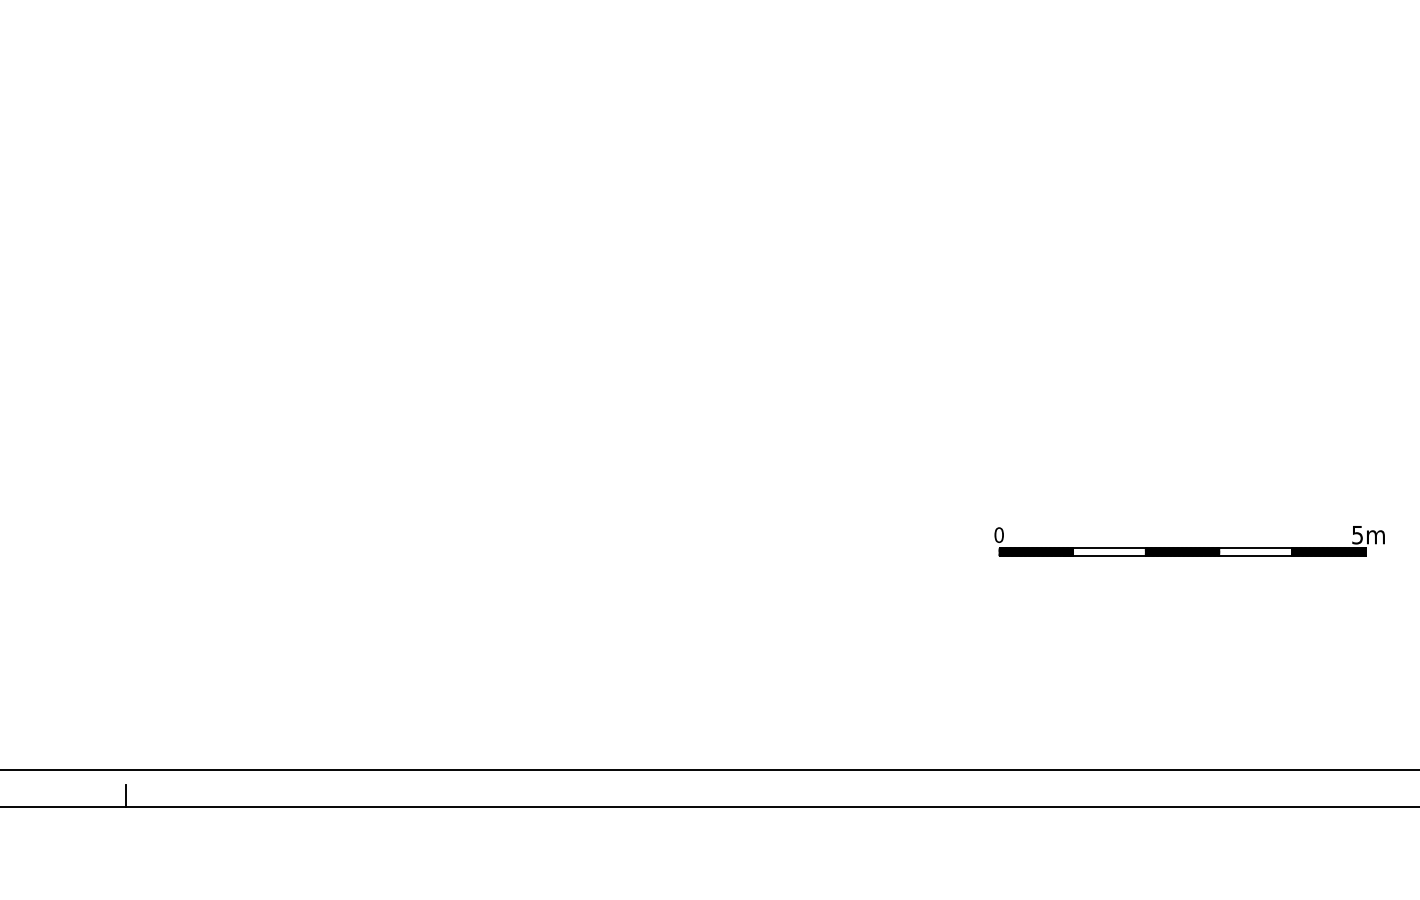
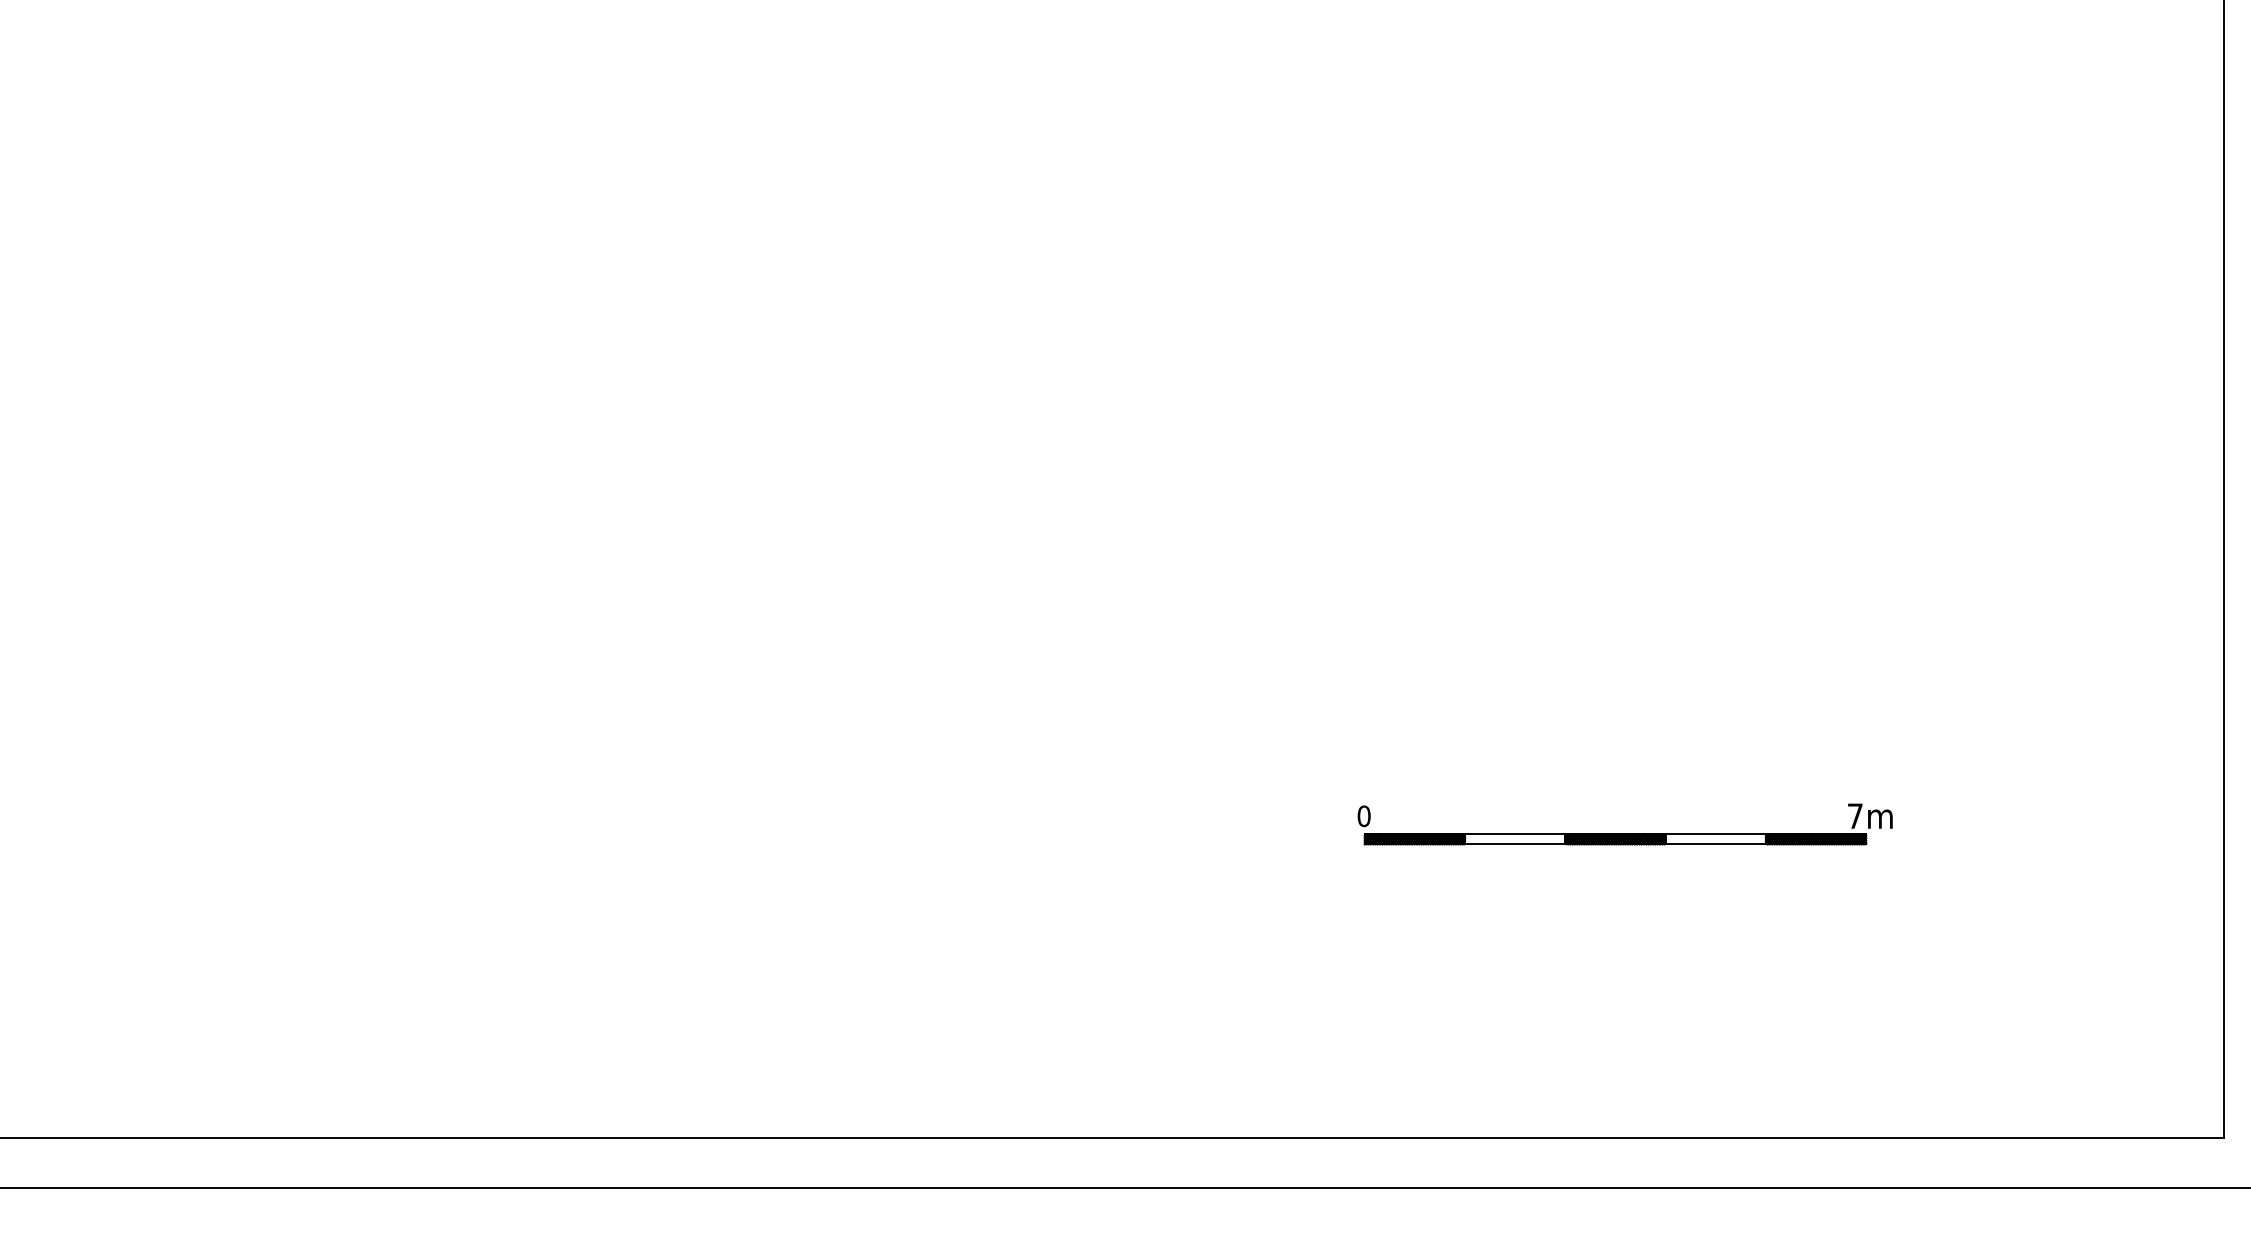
text: (1357, 535) -> (1855, 816), 5m -> 7m
line: (125, 795) -> (167, 1173), removed

